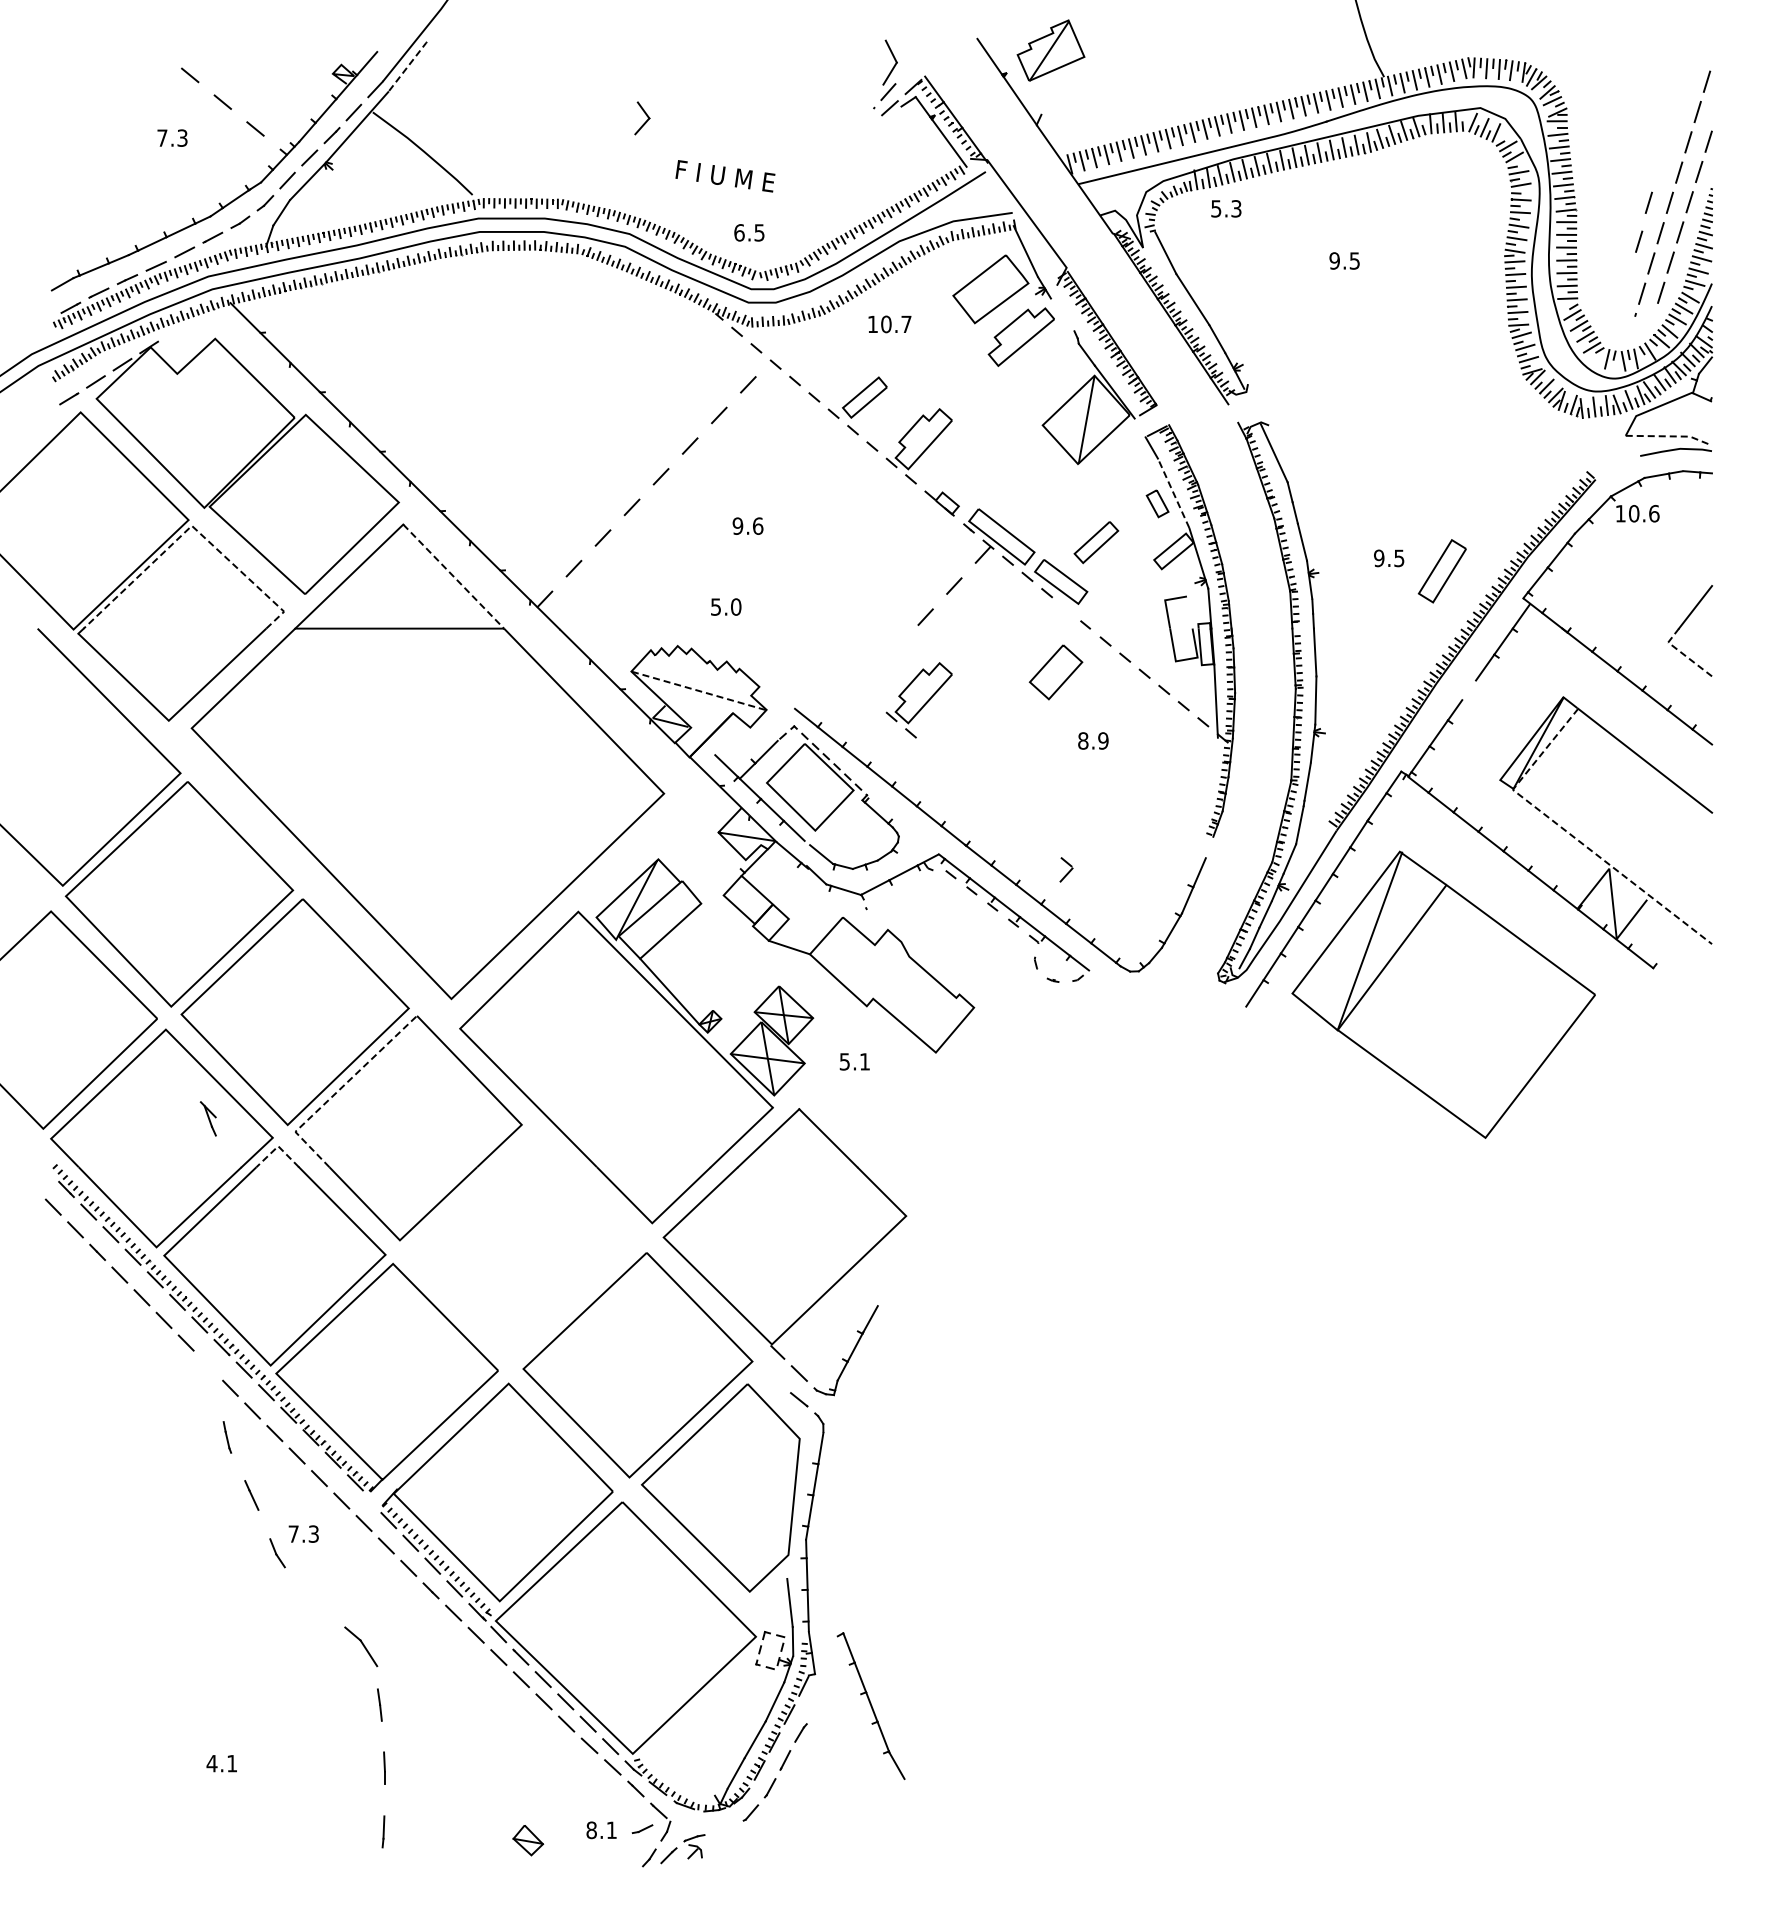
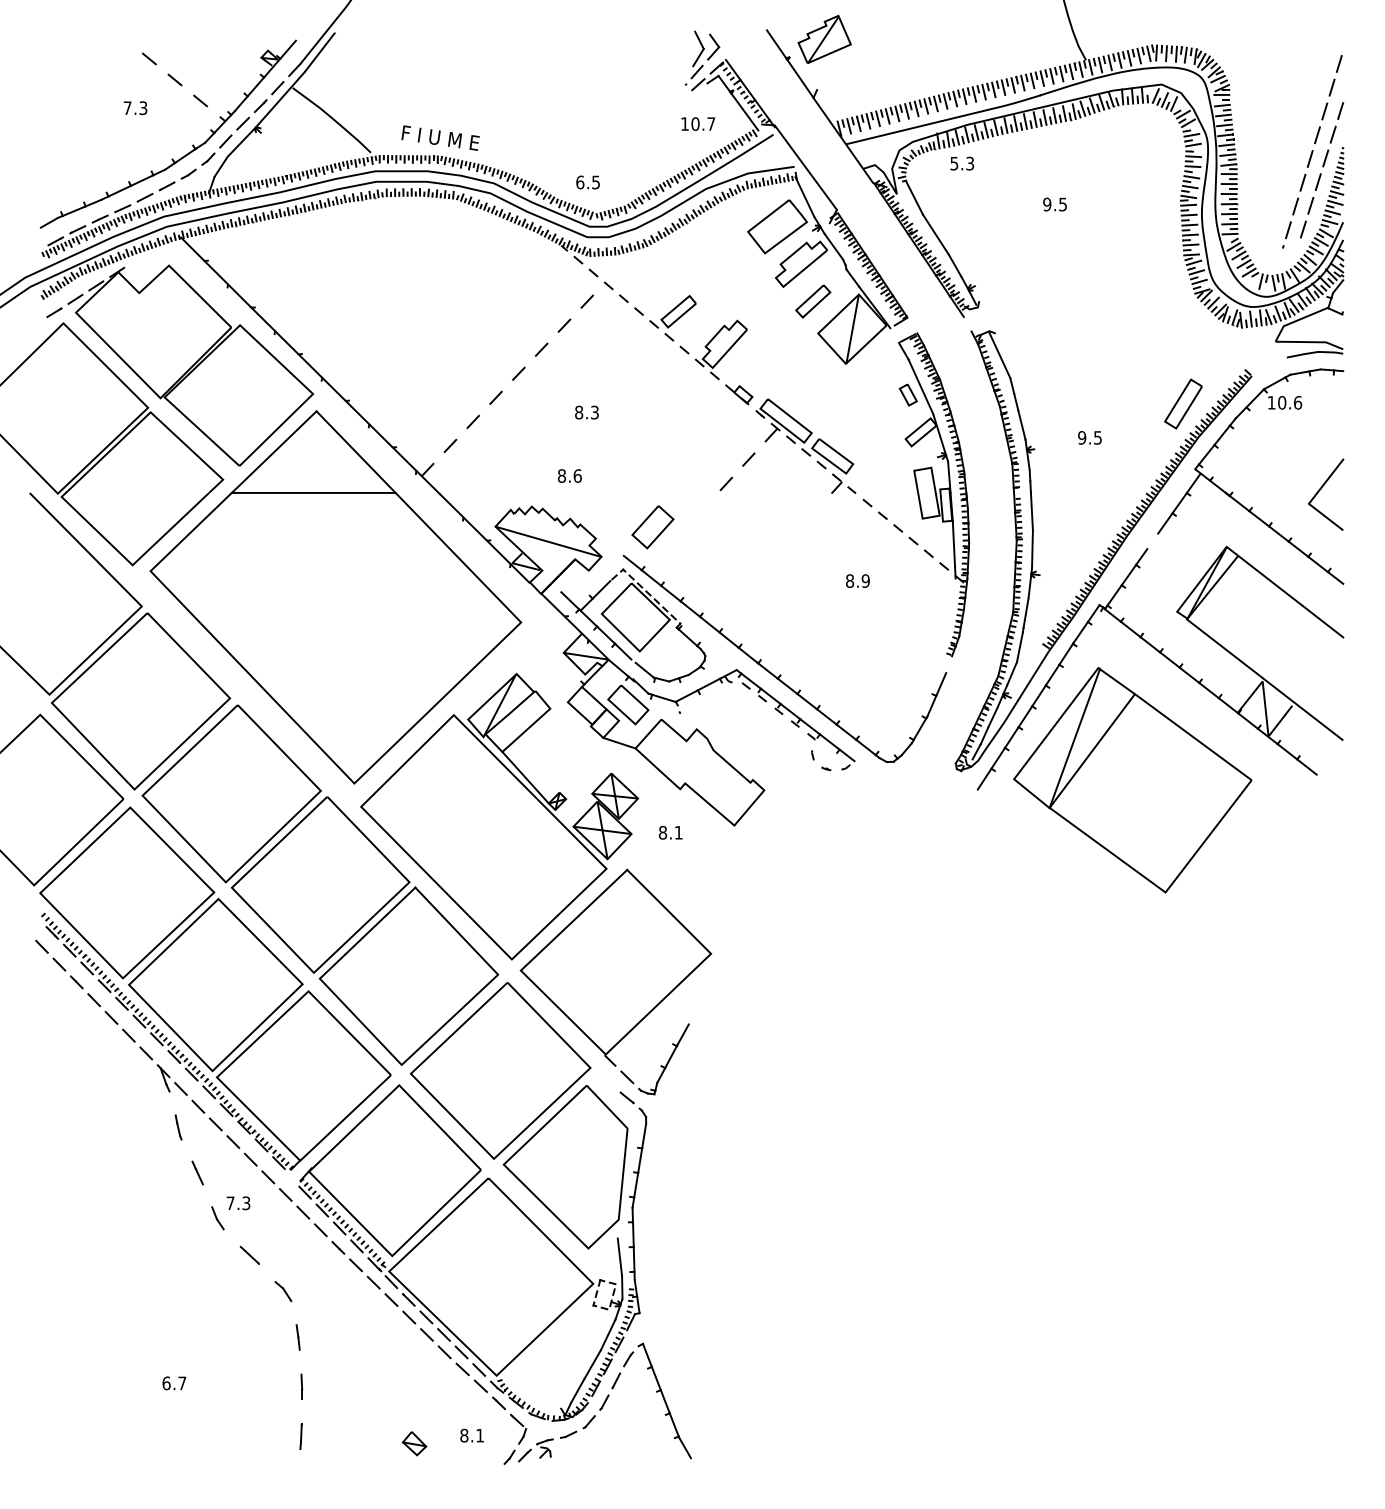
line: (408, 65) -> (320, 51), dashed -> solid
part: (642, 118) -> (713, 47), moved
text: (725, 176) -> (440, 138), moved
line: (1648, 202) -> (1293, 158), removed
line: (1639, 241) -> (1286, 189), removed
line: (1062, 314) -> (833, 246), added
text: (889, 324) -> (697, 124), moved
line: (1670, 436) -> (1310, 342), dashed -> solid
line: (1173, 492) -> (920, 386), dashed -> solid
text: (747, 525) -> (586, 412), 9.6 -> 8.3
line: (192, 526) -> (151, 412), dashed -> solid
part: (1096, 542) -> (813, 301), moved
part: (1441, 571) -> (1182, 404), moved
line: (454, 576) -> (356, 452), dashed -> solid
text: (725, 606) -> (569, 475), 5.0 -> 8.6
line: (1189, 612) -> (933, 480), added
line: (1682, 653) -> (1320, 512), dashed -> solid
part: (1055, 672) -> (652, 527), moved
line: (697, 690) -> (547, 541), dashed -> solid
part: (918, 700) -> (720, 549), removed
line: (1570, 834) -> (1232, 654), dashed -> solid
part: (1066, 869) -> (836, 483), moved
part: (800, 898) -> (628, 704), added
line: (1665, 977) -> (1306, 766), added
text: (844, 1061) -> (662, 832), 5.1 -> 8.1
line: (337, 1091) -> (264, 856), dashed -> solid
part: (207, 1118) -> (162, 1078), moved
line: (278, 1146) -> (218, 899), dashed -> solid
part: (520, 1244) -> (408, 976), added
line: (317, 1600) -> (249, 1255), added
part: (360, 1646) -> (282, 1291), size x0.62
part: (870, 1705) -> (664, 1400), moved
text: (221, 1763) -> (173, 1383), 4.1 -> 6.7
part: (642, 1828) -> (568, 1434), moved

